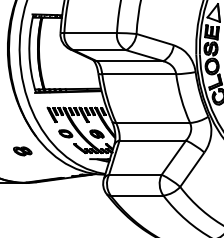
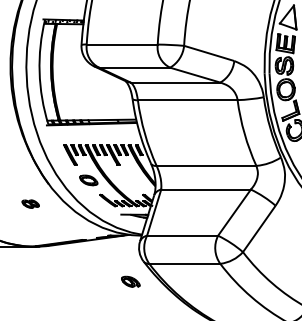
part: (96, 133) -> (130, 281), moved
part: (22, 150) -> (30, 203), size x0.7

